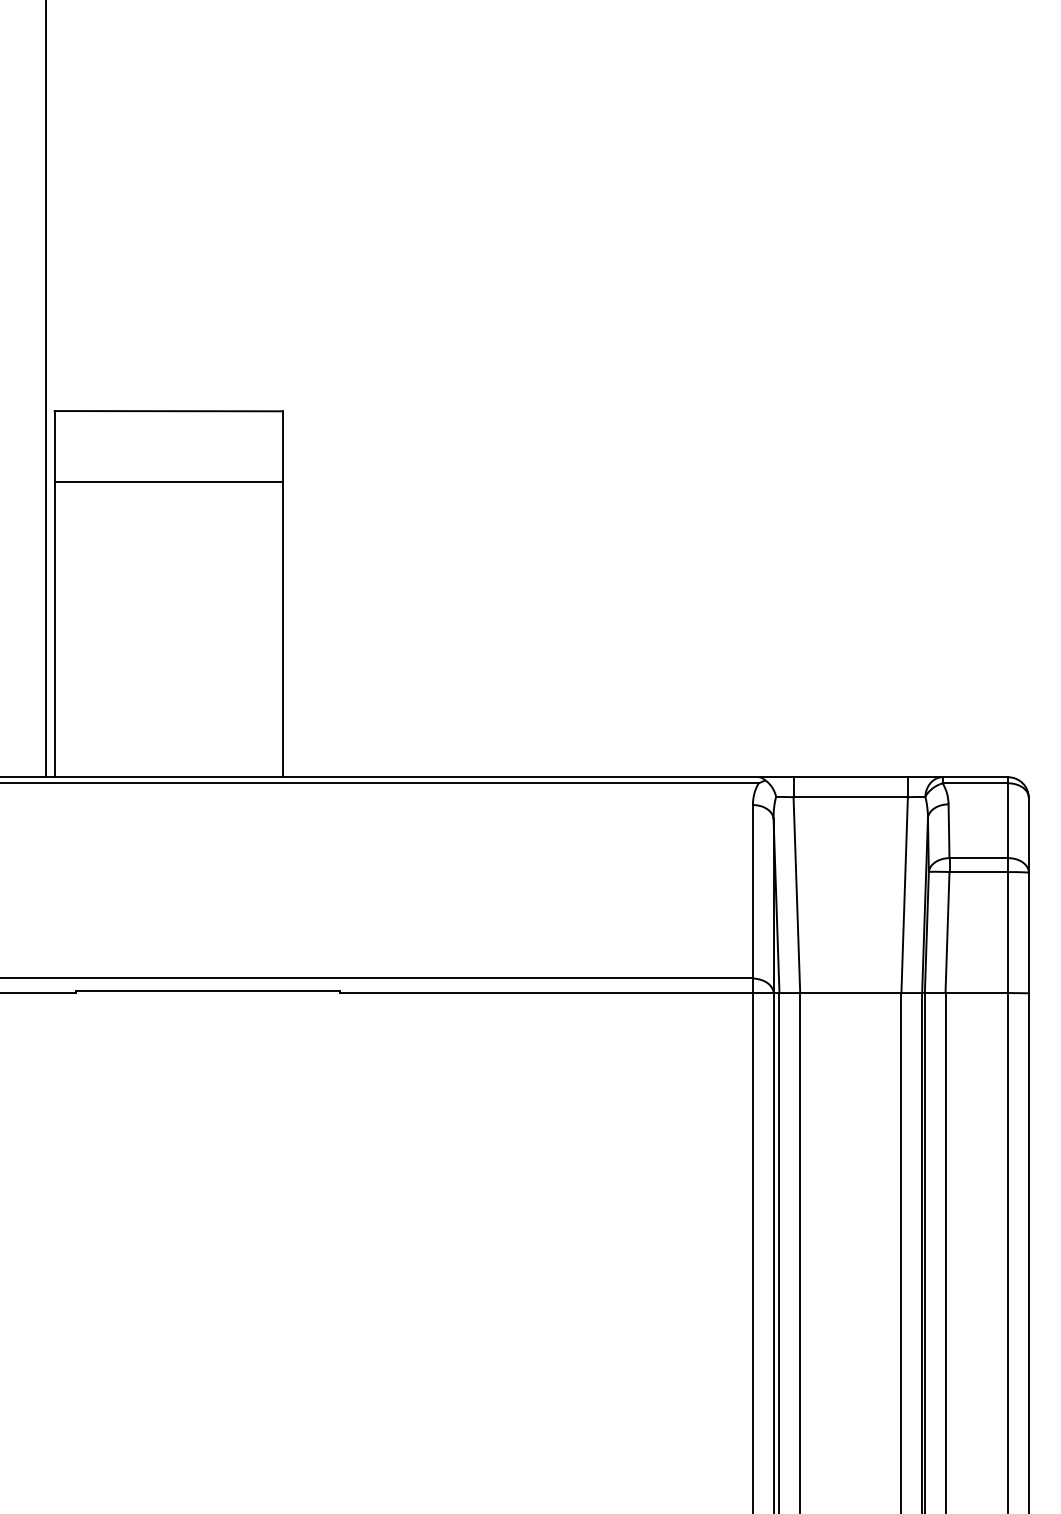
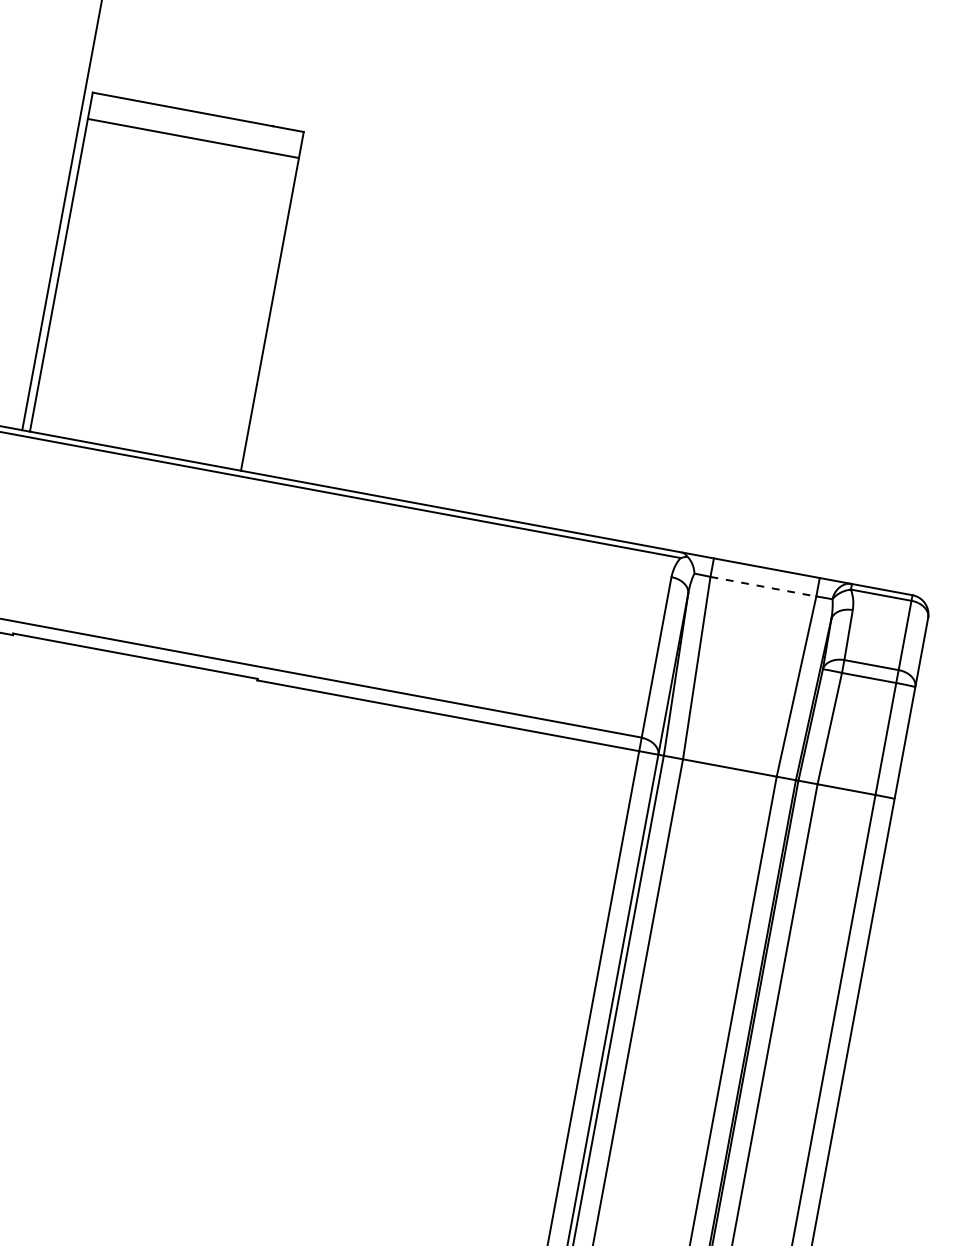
line: (168, 482) -> (193, 138), moved
line: (851, 797) -> (764, 587), solid -> dashed

